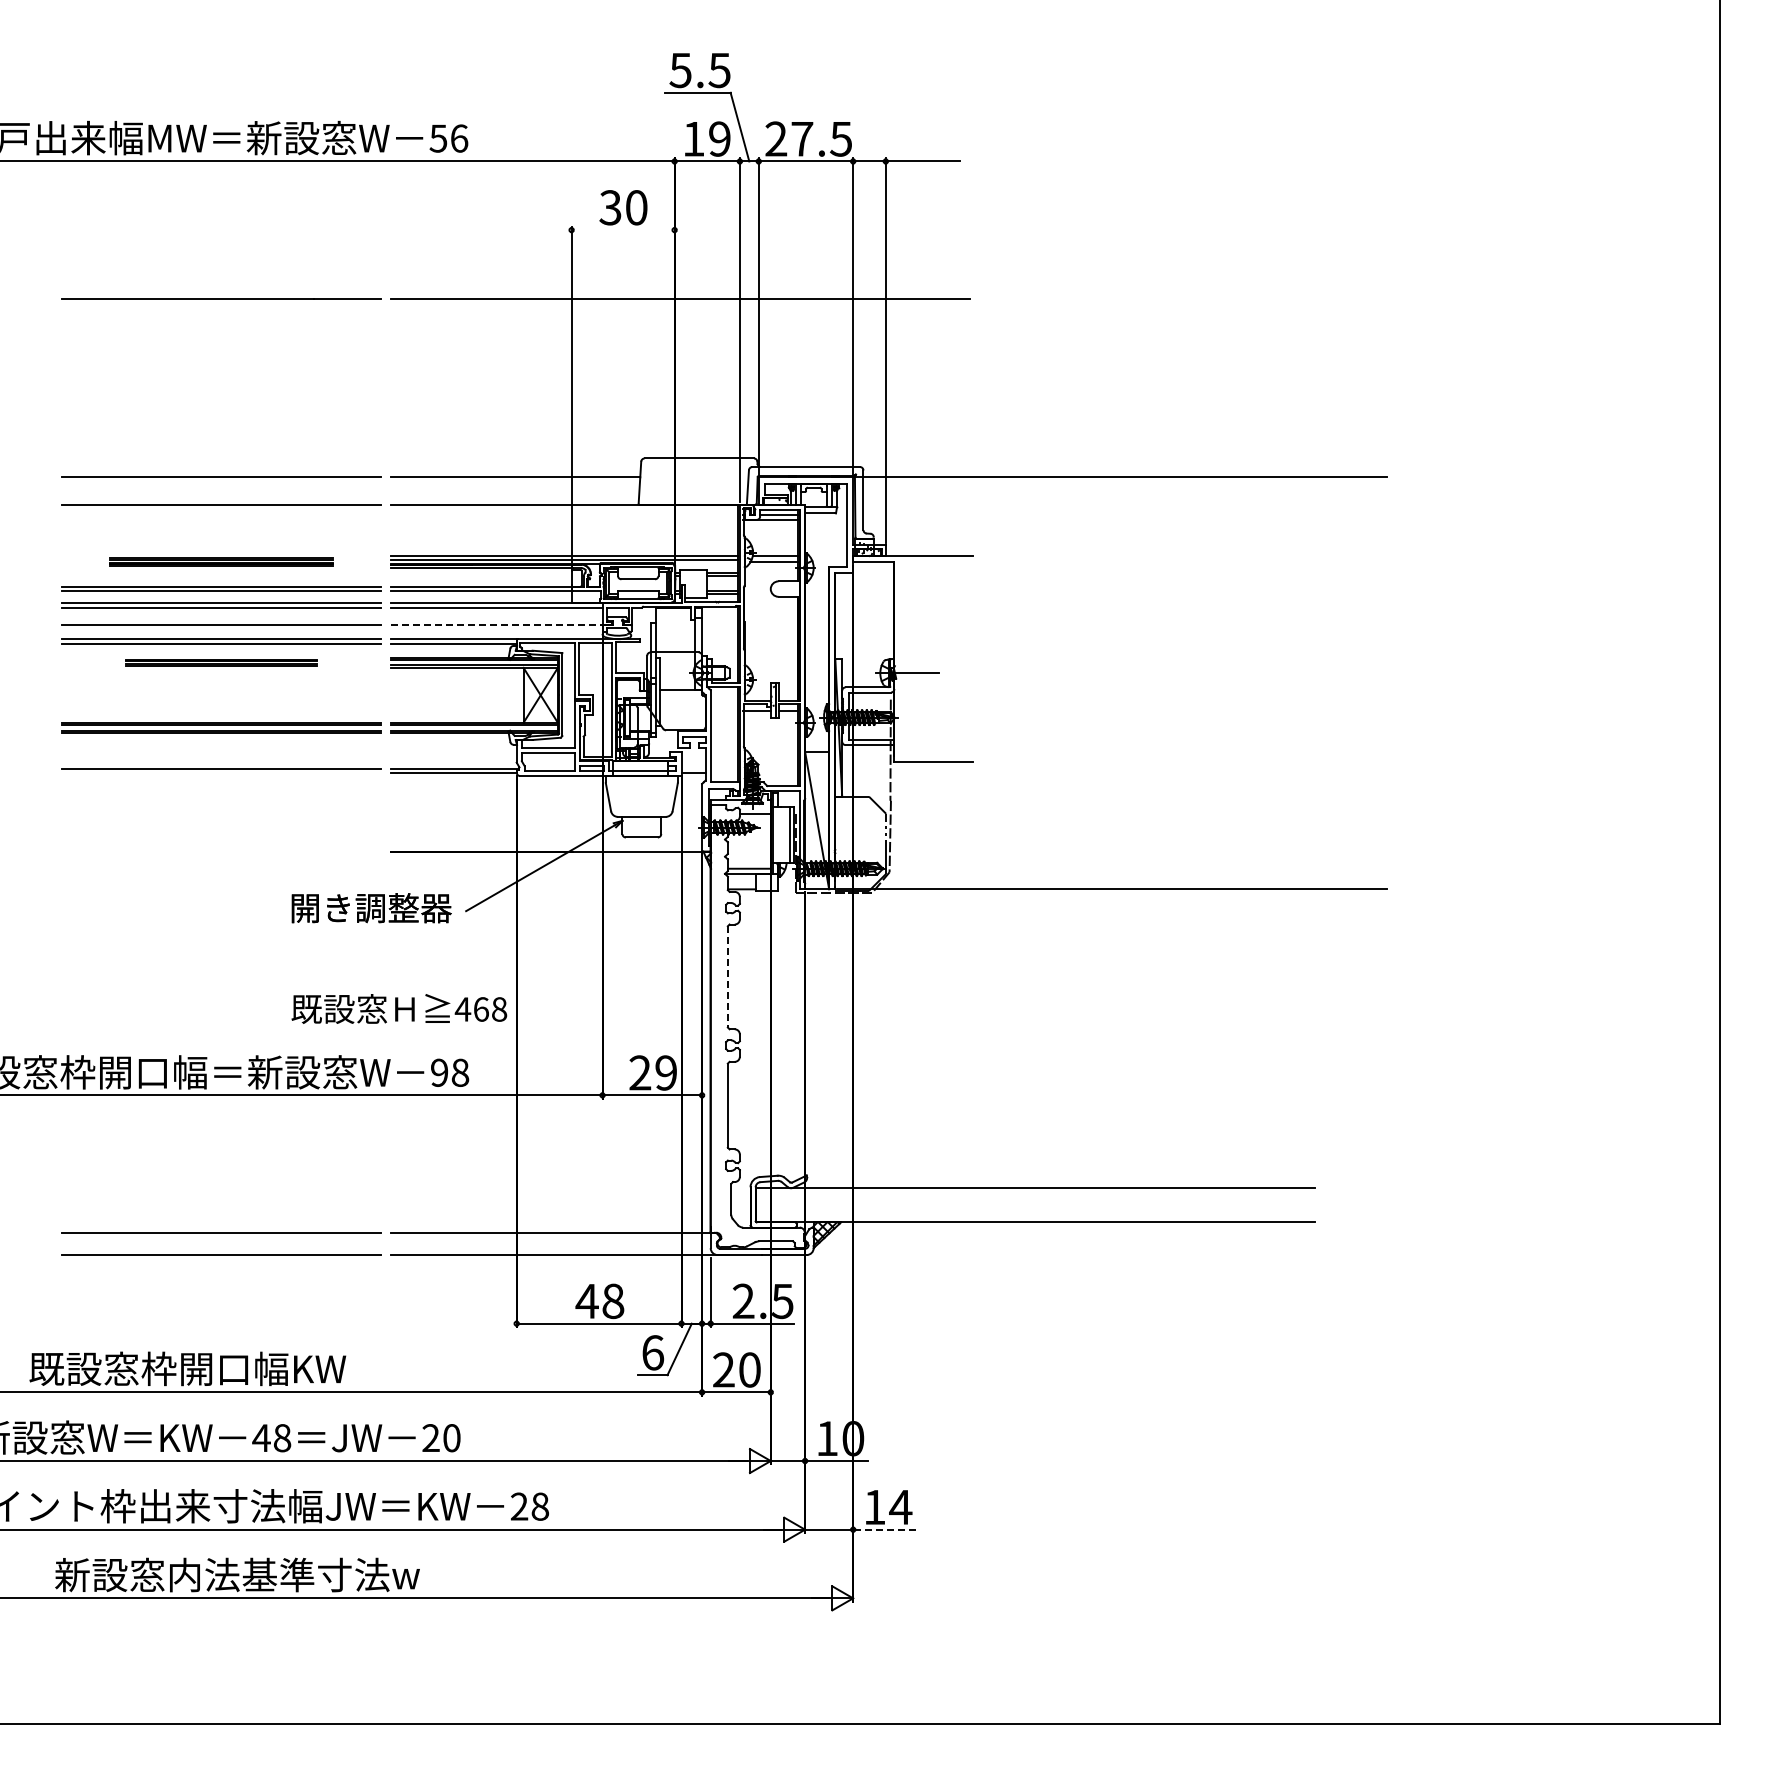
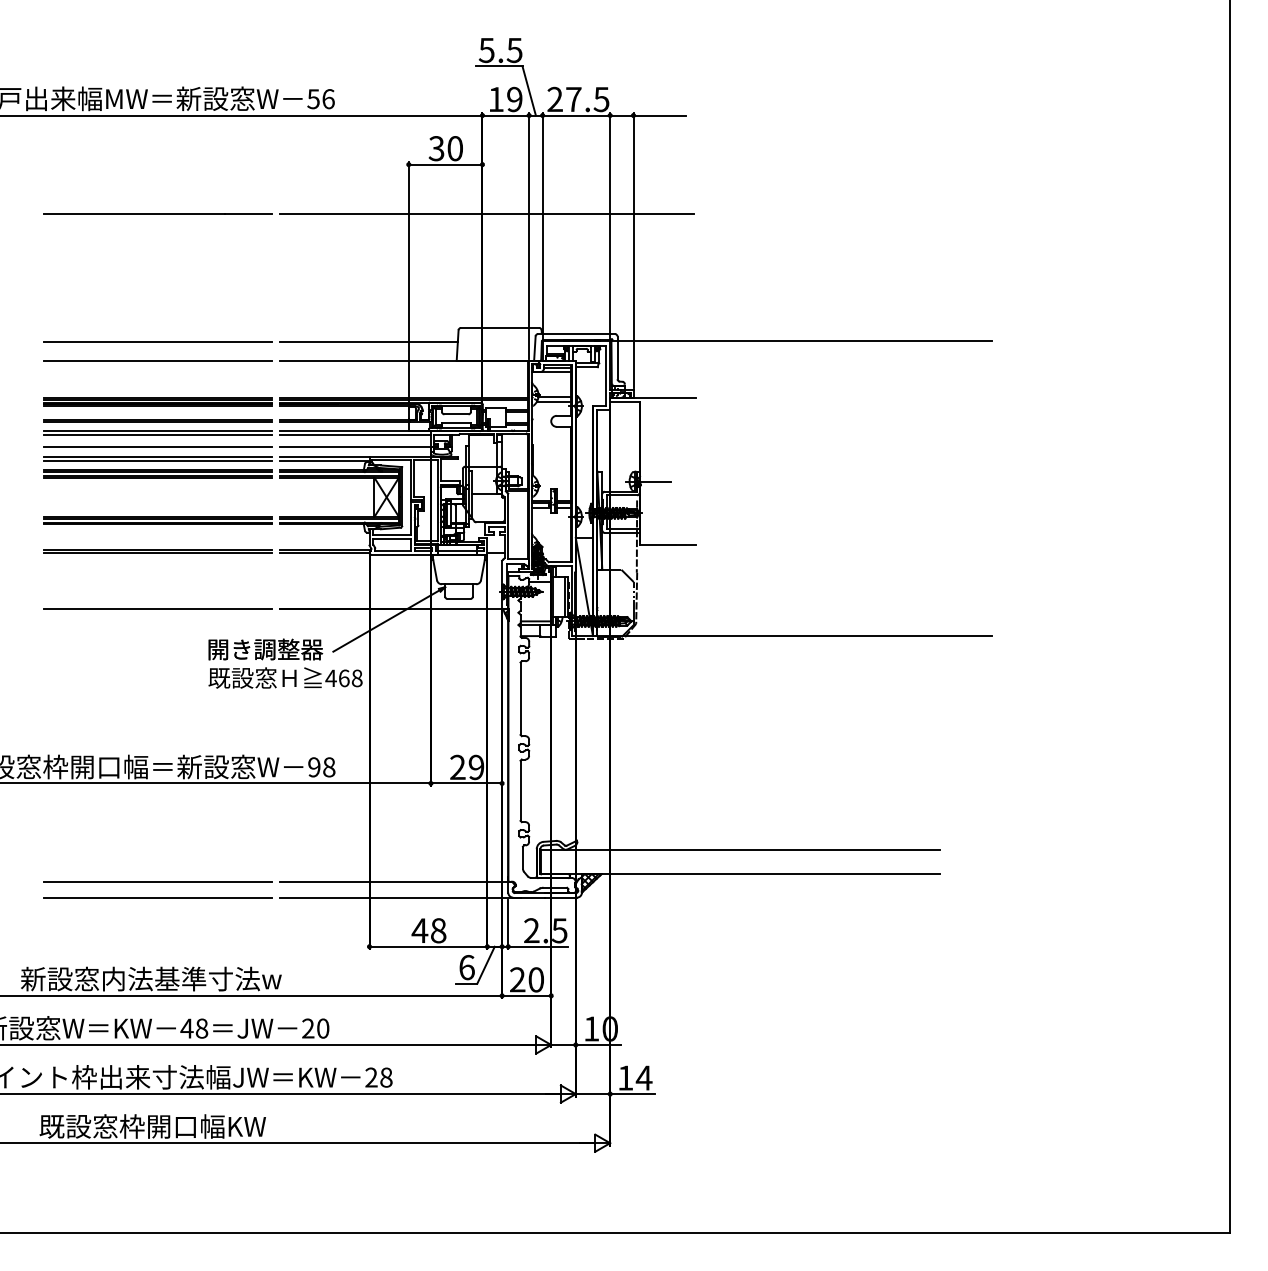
line: (622, 230) -> (445, 164), added
part: (221, 561) -> (158, 401), size x1.43
line: (496, 624) -> (355, 446), dashed -> solid
part: (221, 662) -> (158, 473), size x1.67
line: (220, 772) -> (157, 552), added
line: (220, 851) -> (157, 609), added
line: (727, 976) -> (520, 698), dashed -> solid
text: (399, 1008) -> (285, 677), moved
text: (211, 1368) -> (151, 978), 既設窓枠開口幅KW -> 新設窓内法基準寸法w
line: (883, 1529) -> (631, 1093), dashed -> solid
text: (237, 1574) -> (169, 1126), 新設窓内法基準寸法w -> 既設窓枠開口幅KW

